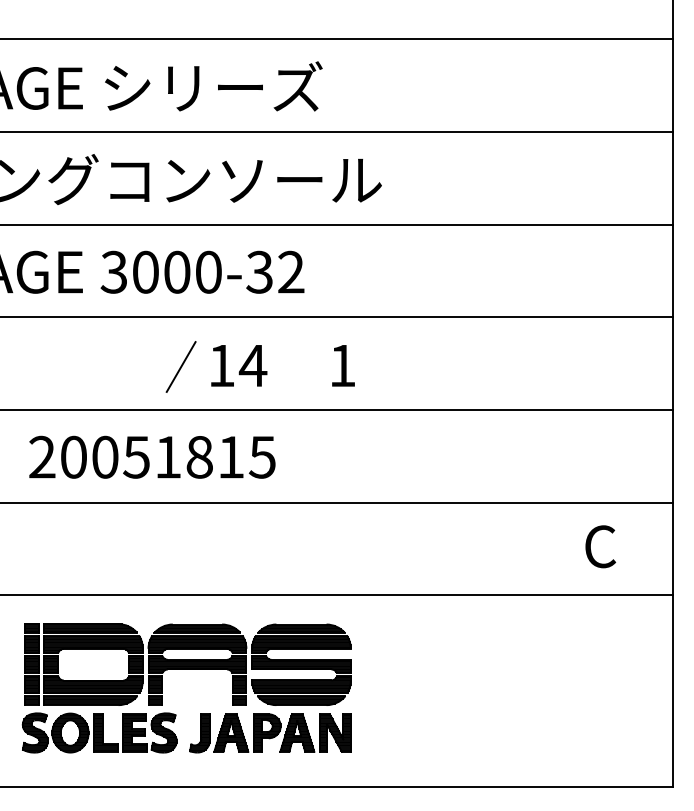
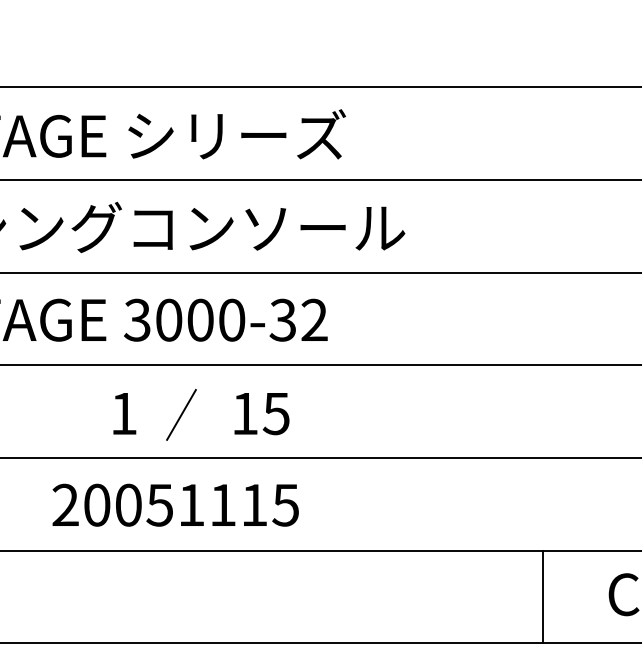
text: (343, 365) -> (124, 413), moved
line: (180, 366) -> (180, 414), moved
text: (252, 366) -> (275, 414), 14 -> 15
text: (199, 457) -> (222, 505), 20051815 -> 20051115
line: (519, 548) -> (542, 596), added

